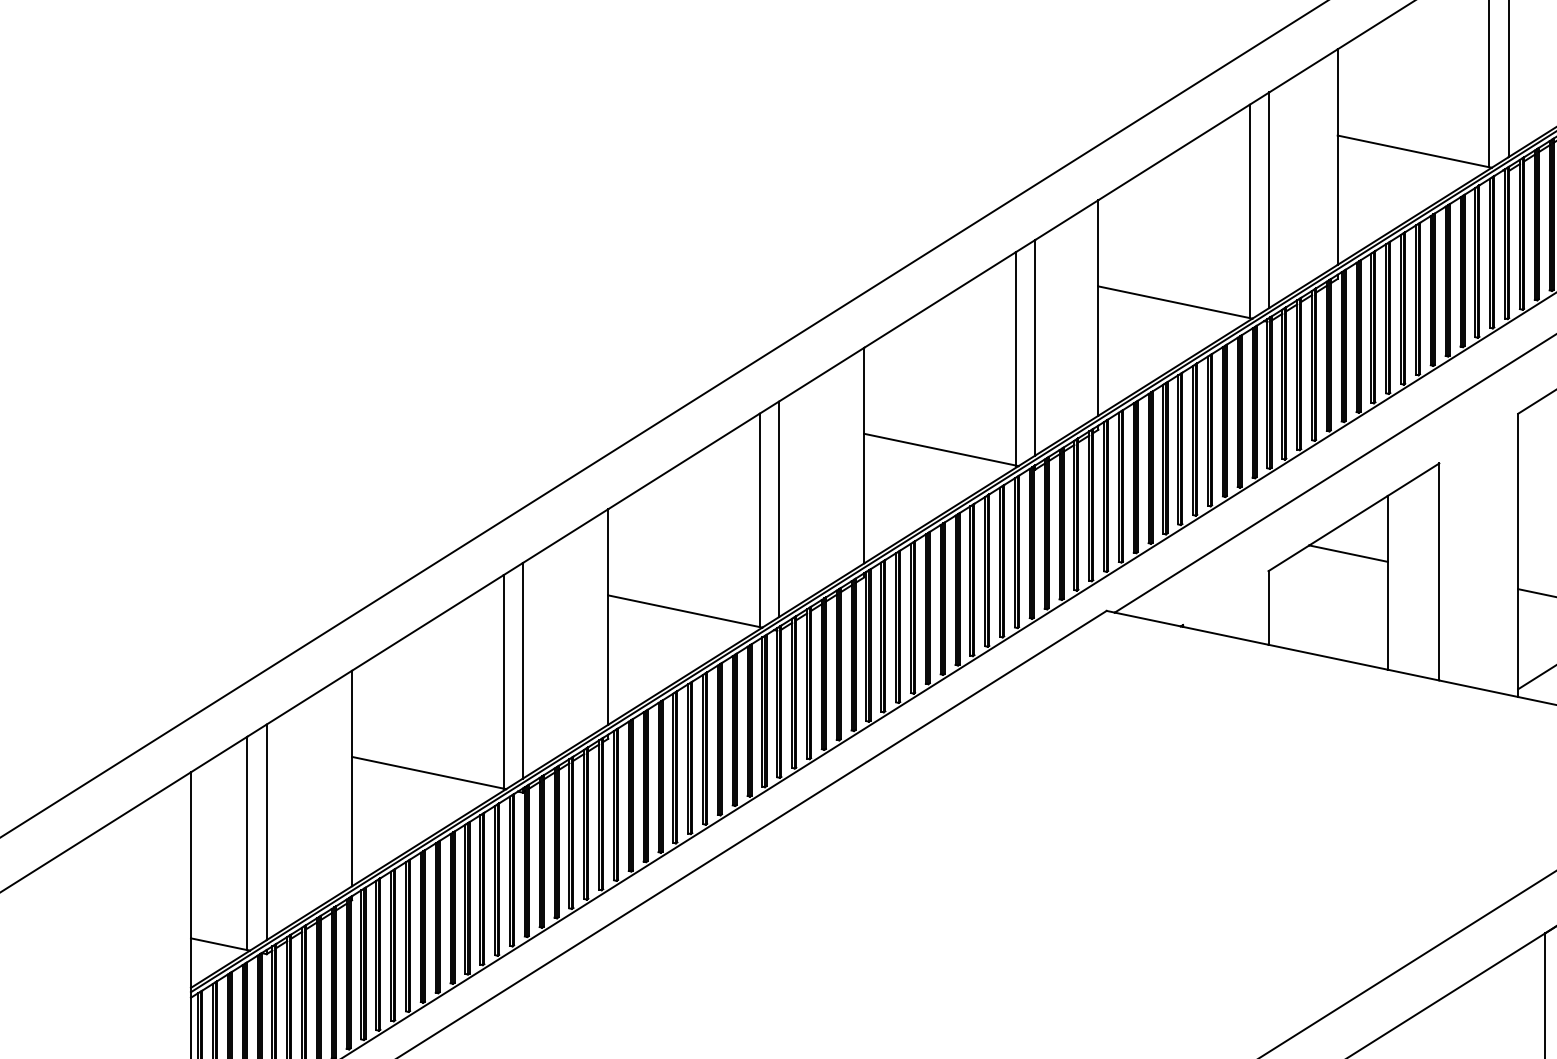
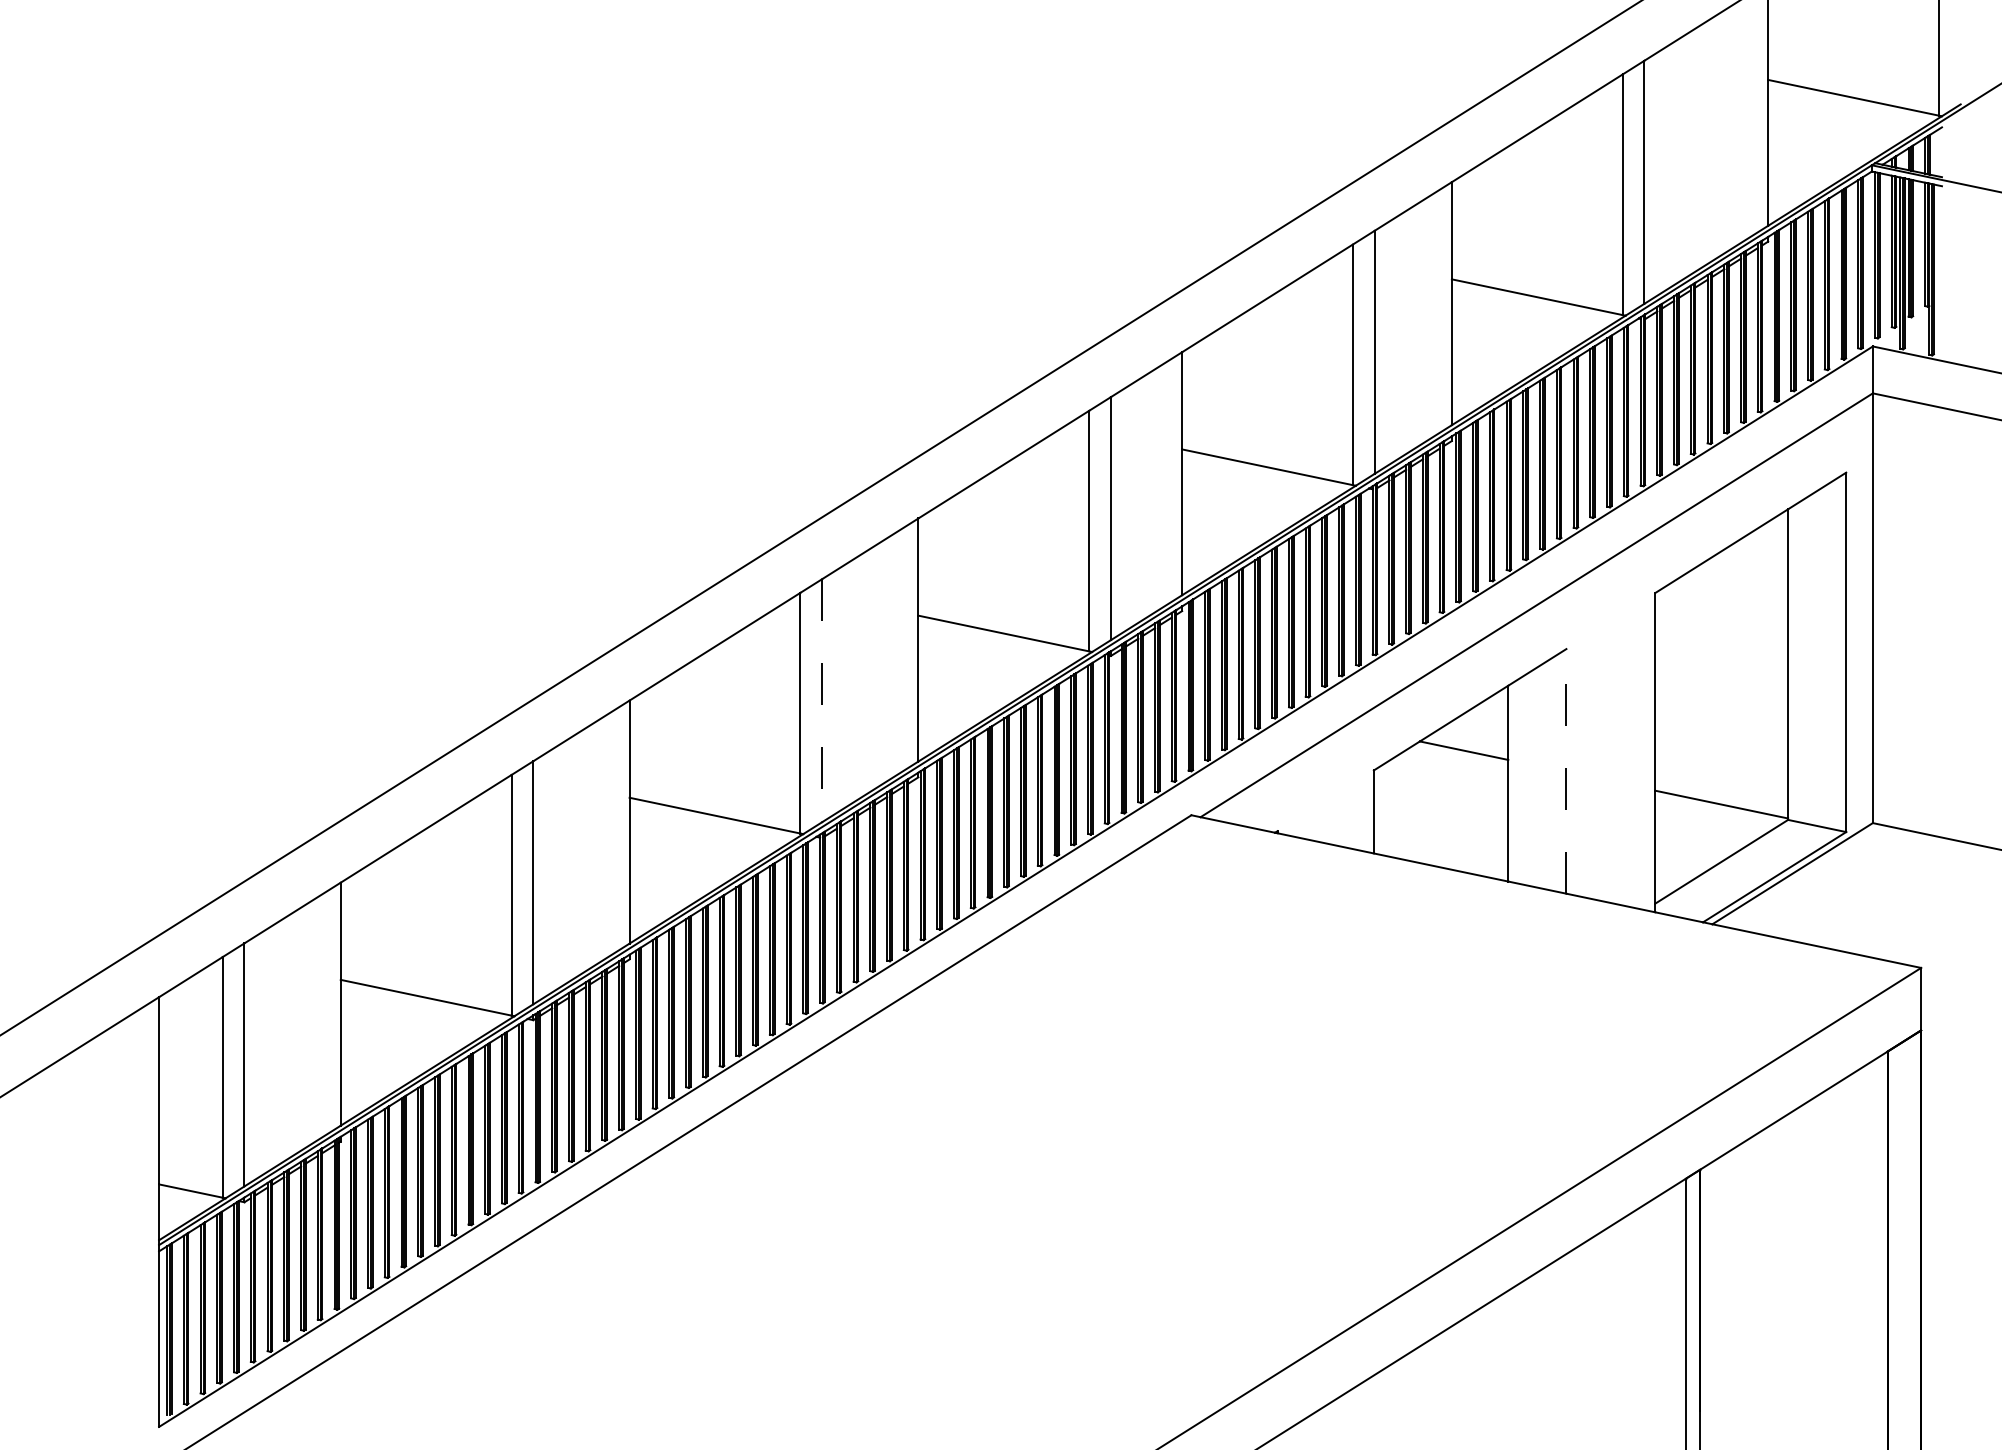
line: (779, 509) -> (822, 700), solid -> dashed
line: (1439, 571) -> (1566, 770), solid -> dashed

